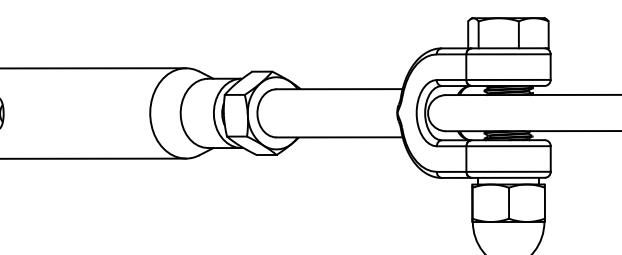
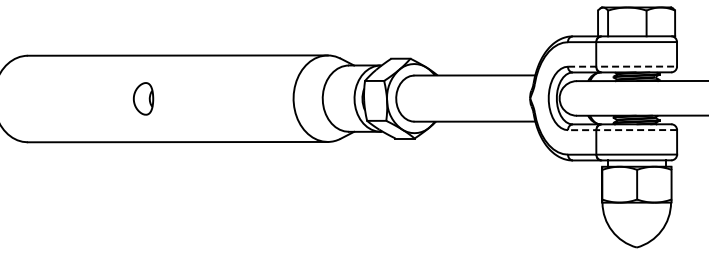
line: (494, 79) -> (623, 66), solid -> dashed
line: (493, 146) -> (622, 130), solid -> dashed

